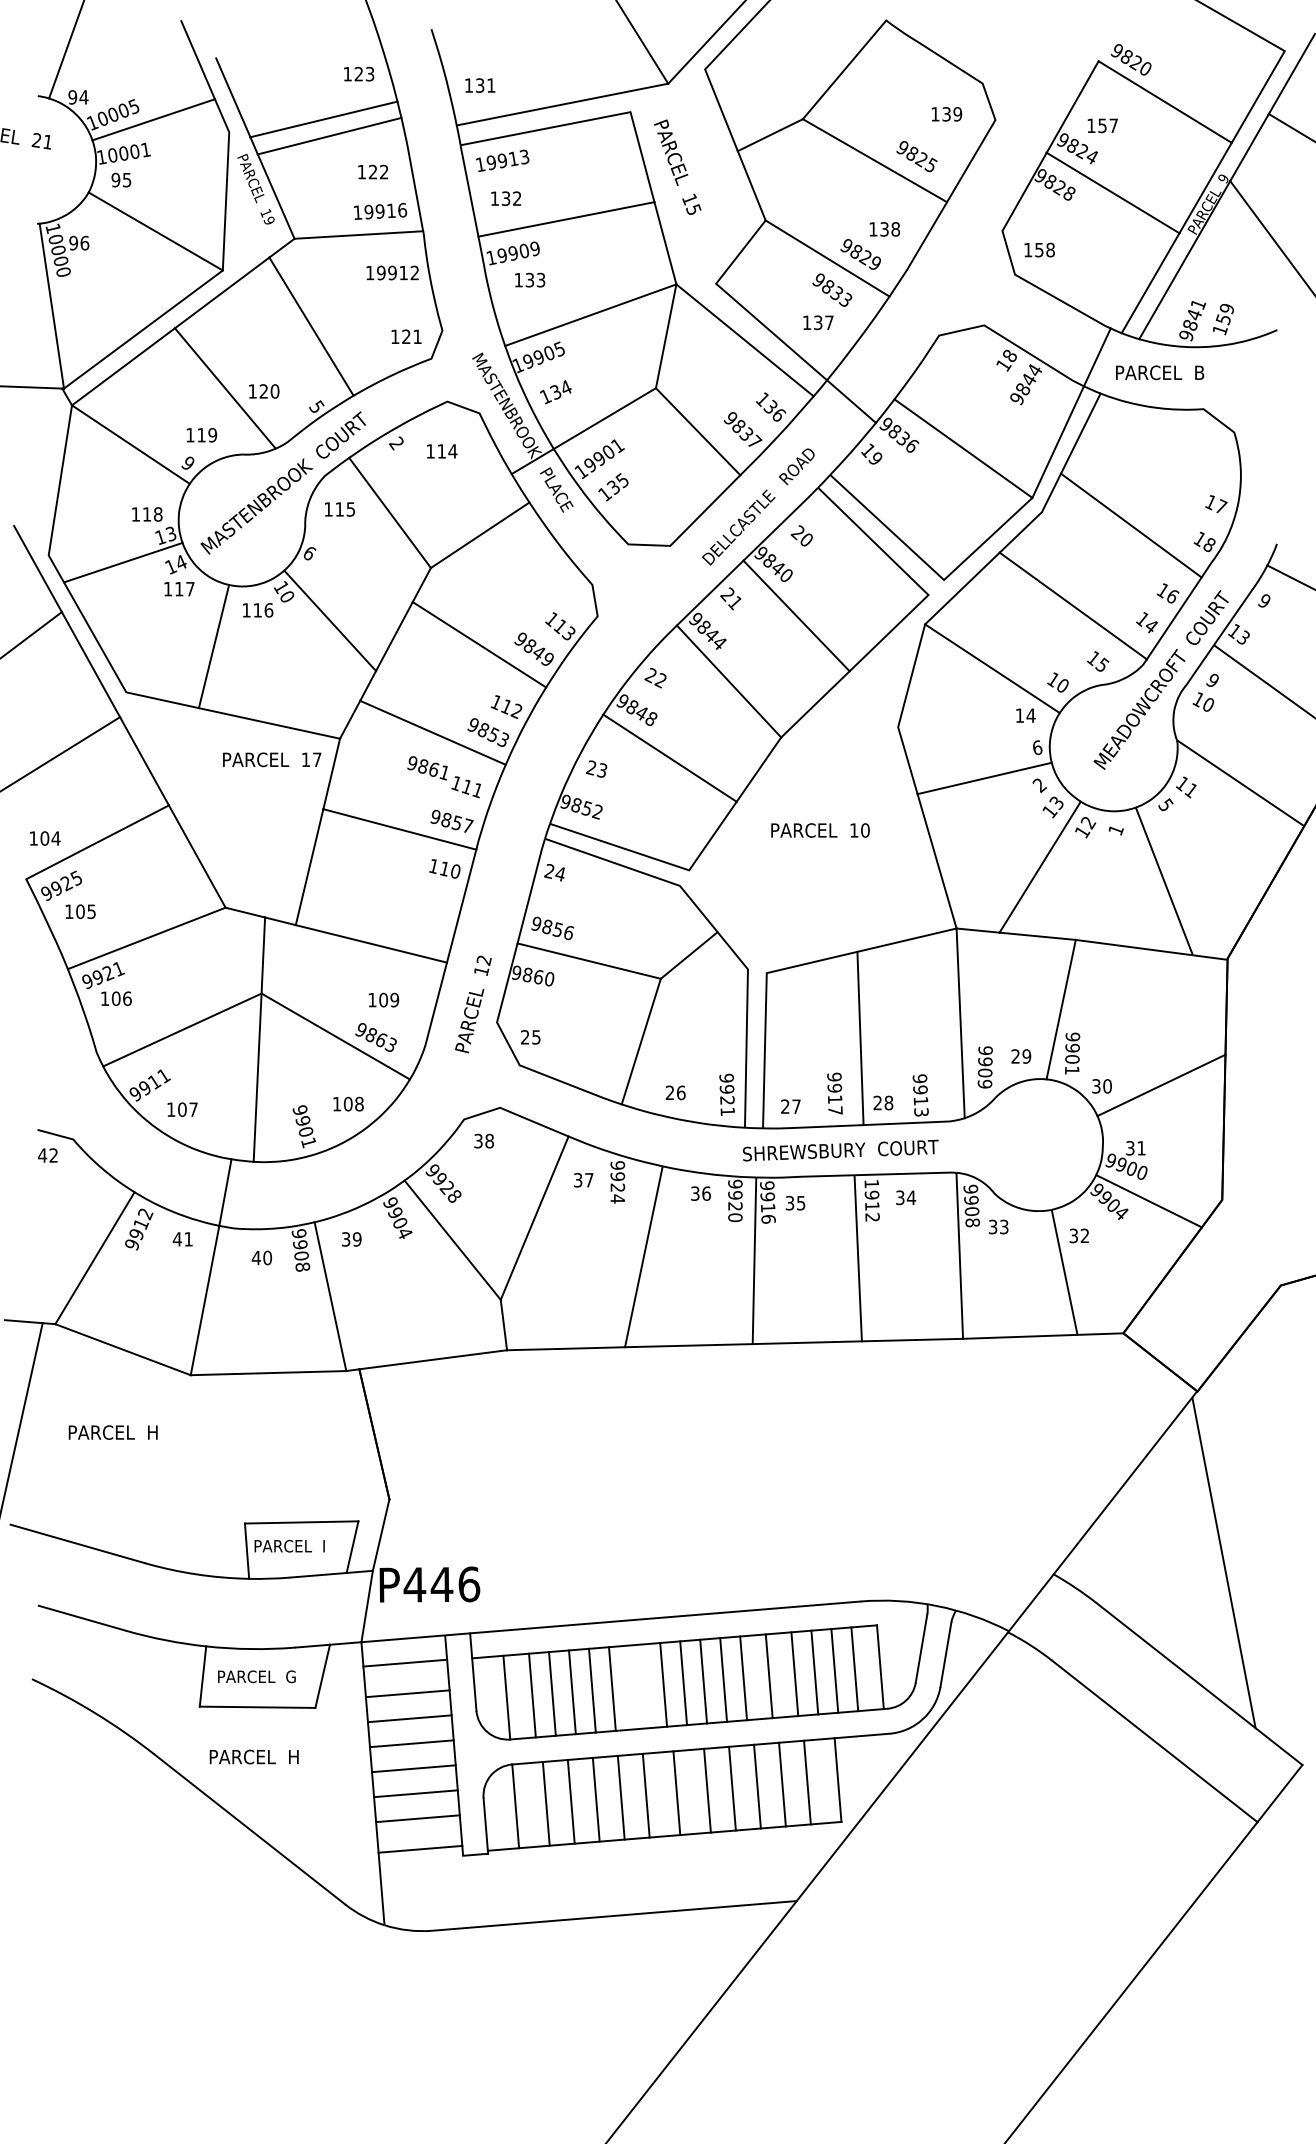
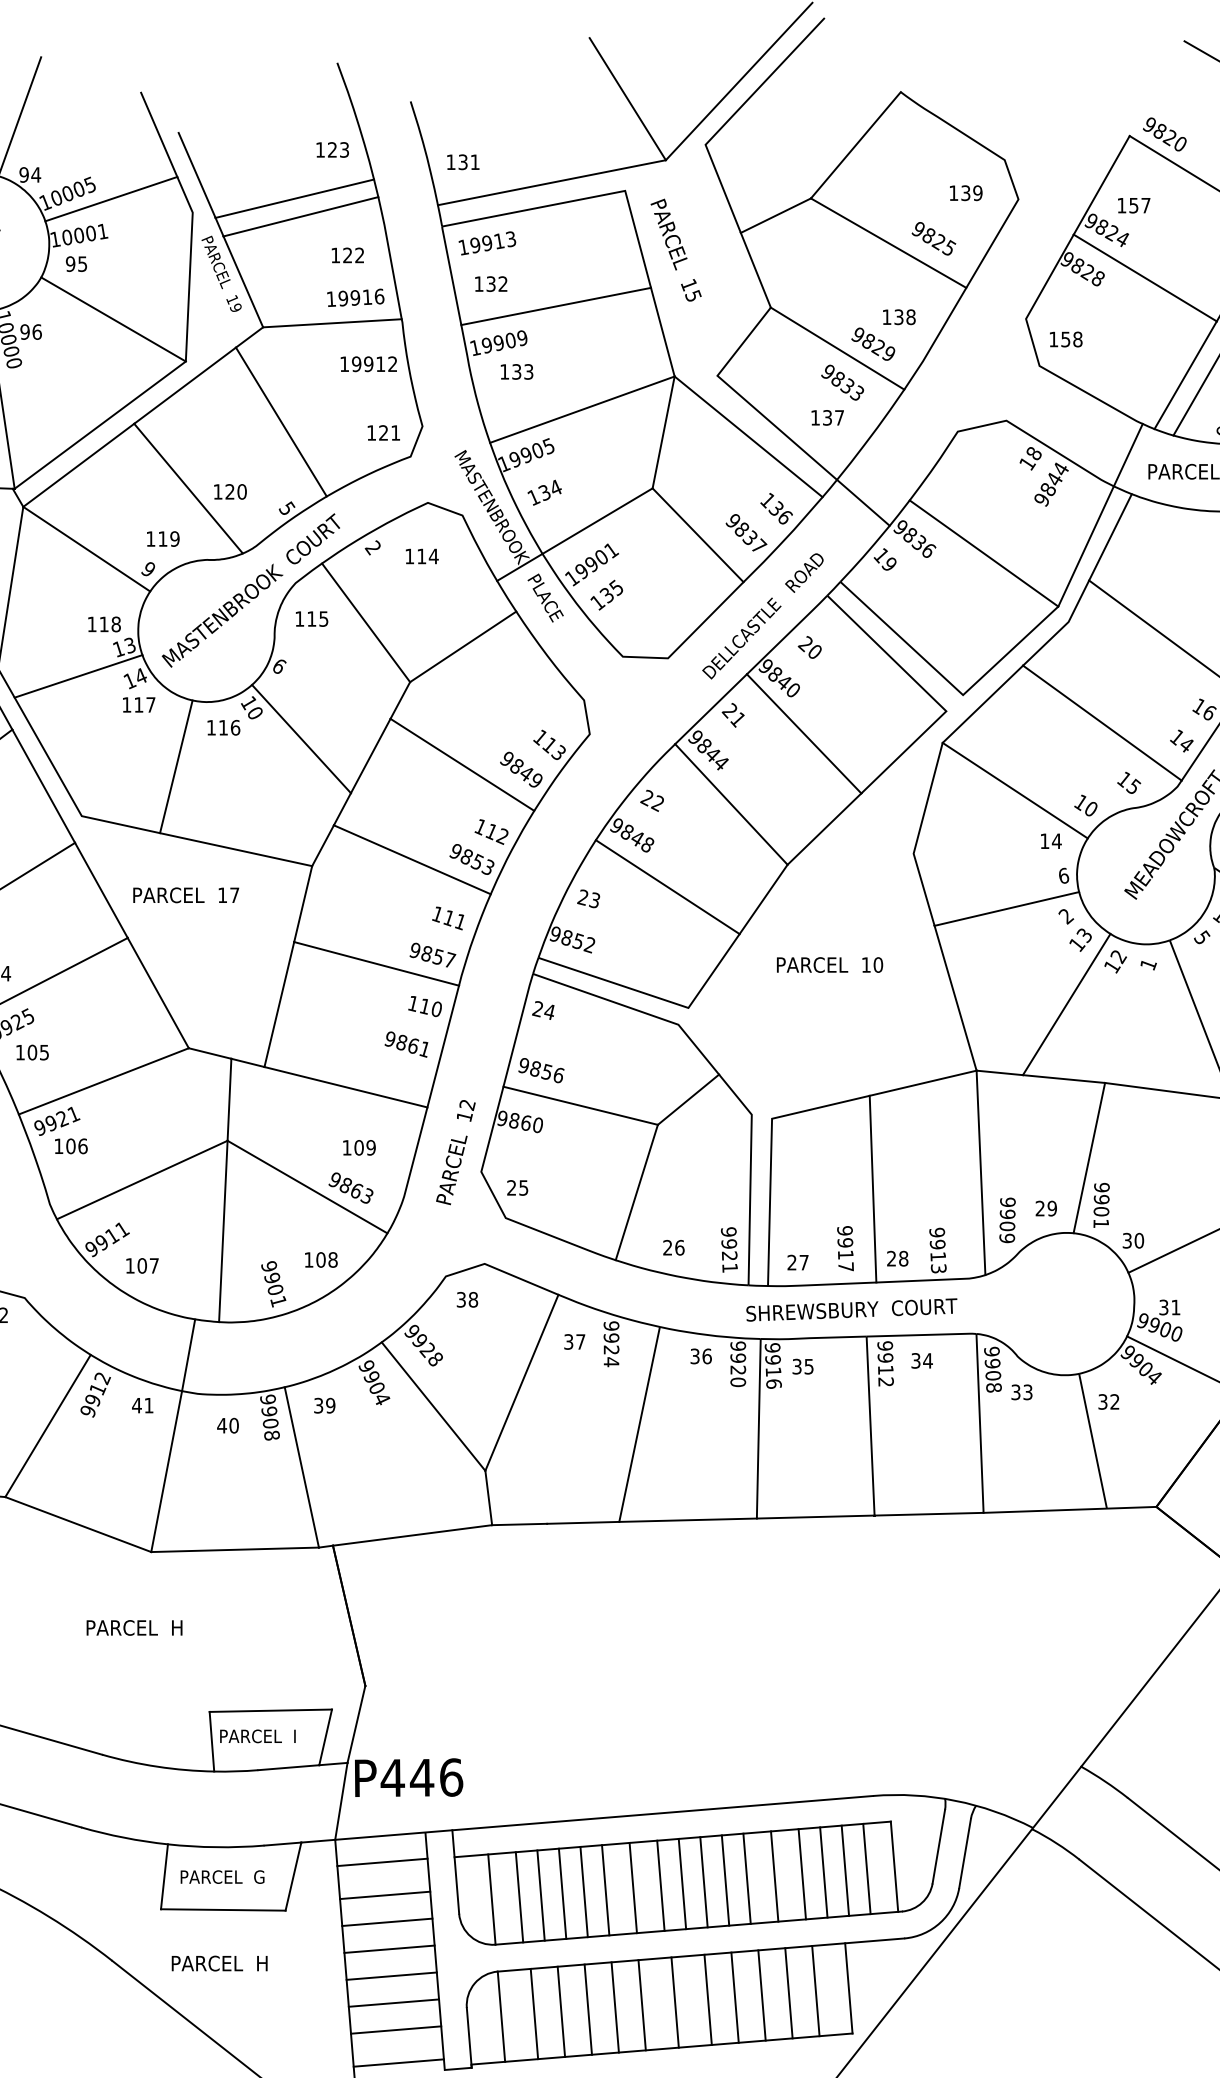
text: (272, 759) -> (186, 894), moved
text: (427, 768) -> (406, 1044), moved
text: (871, 1183) -> (884, 1345), 1912 -> 9912
text: (112, 1432) -> (133, 1627), moved
line: (637, 1686) -> (632, 1887), added

